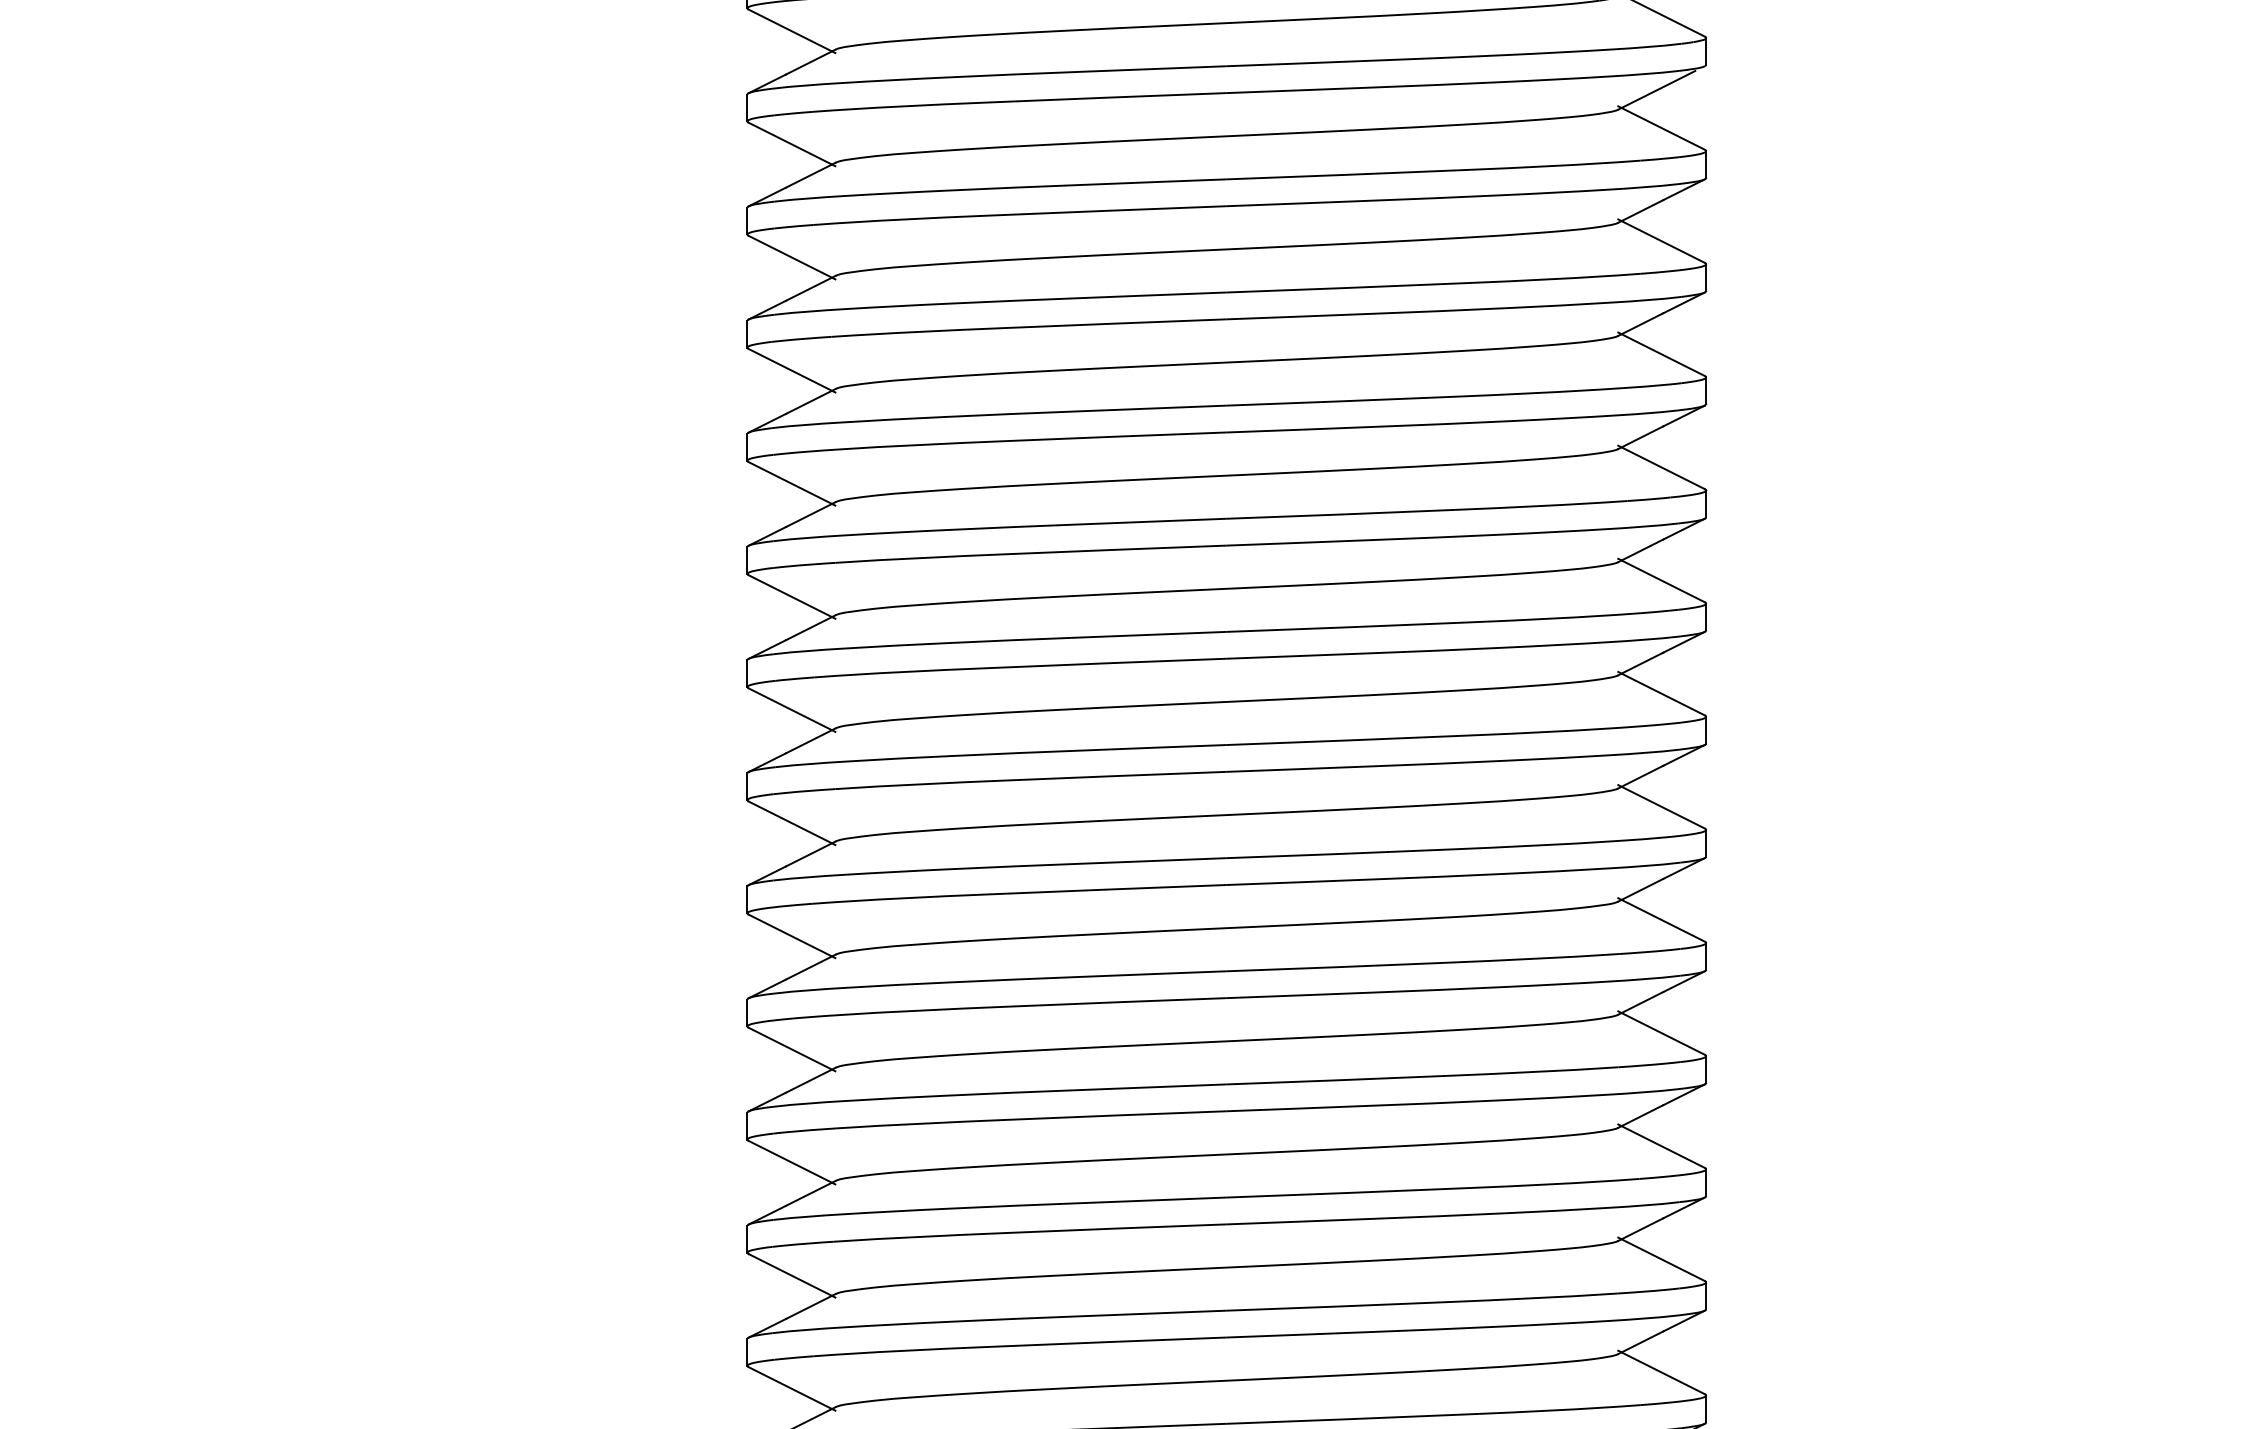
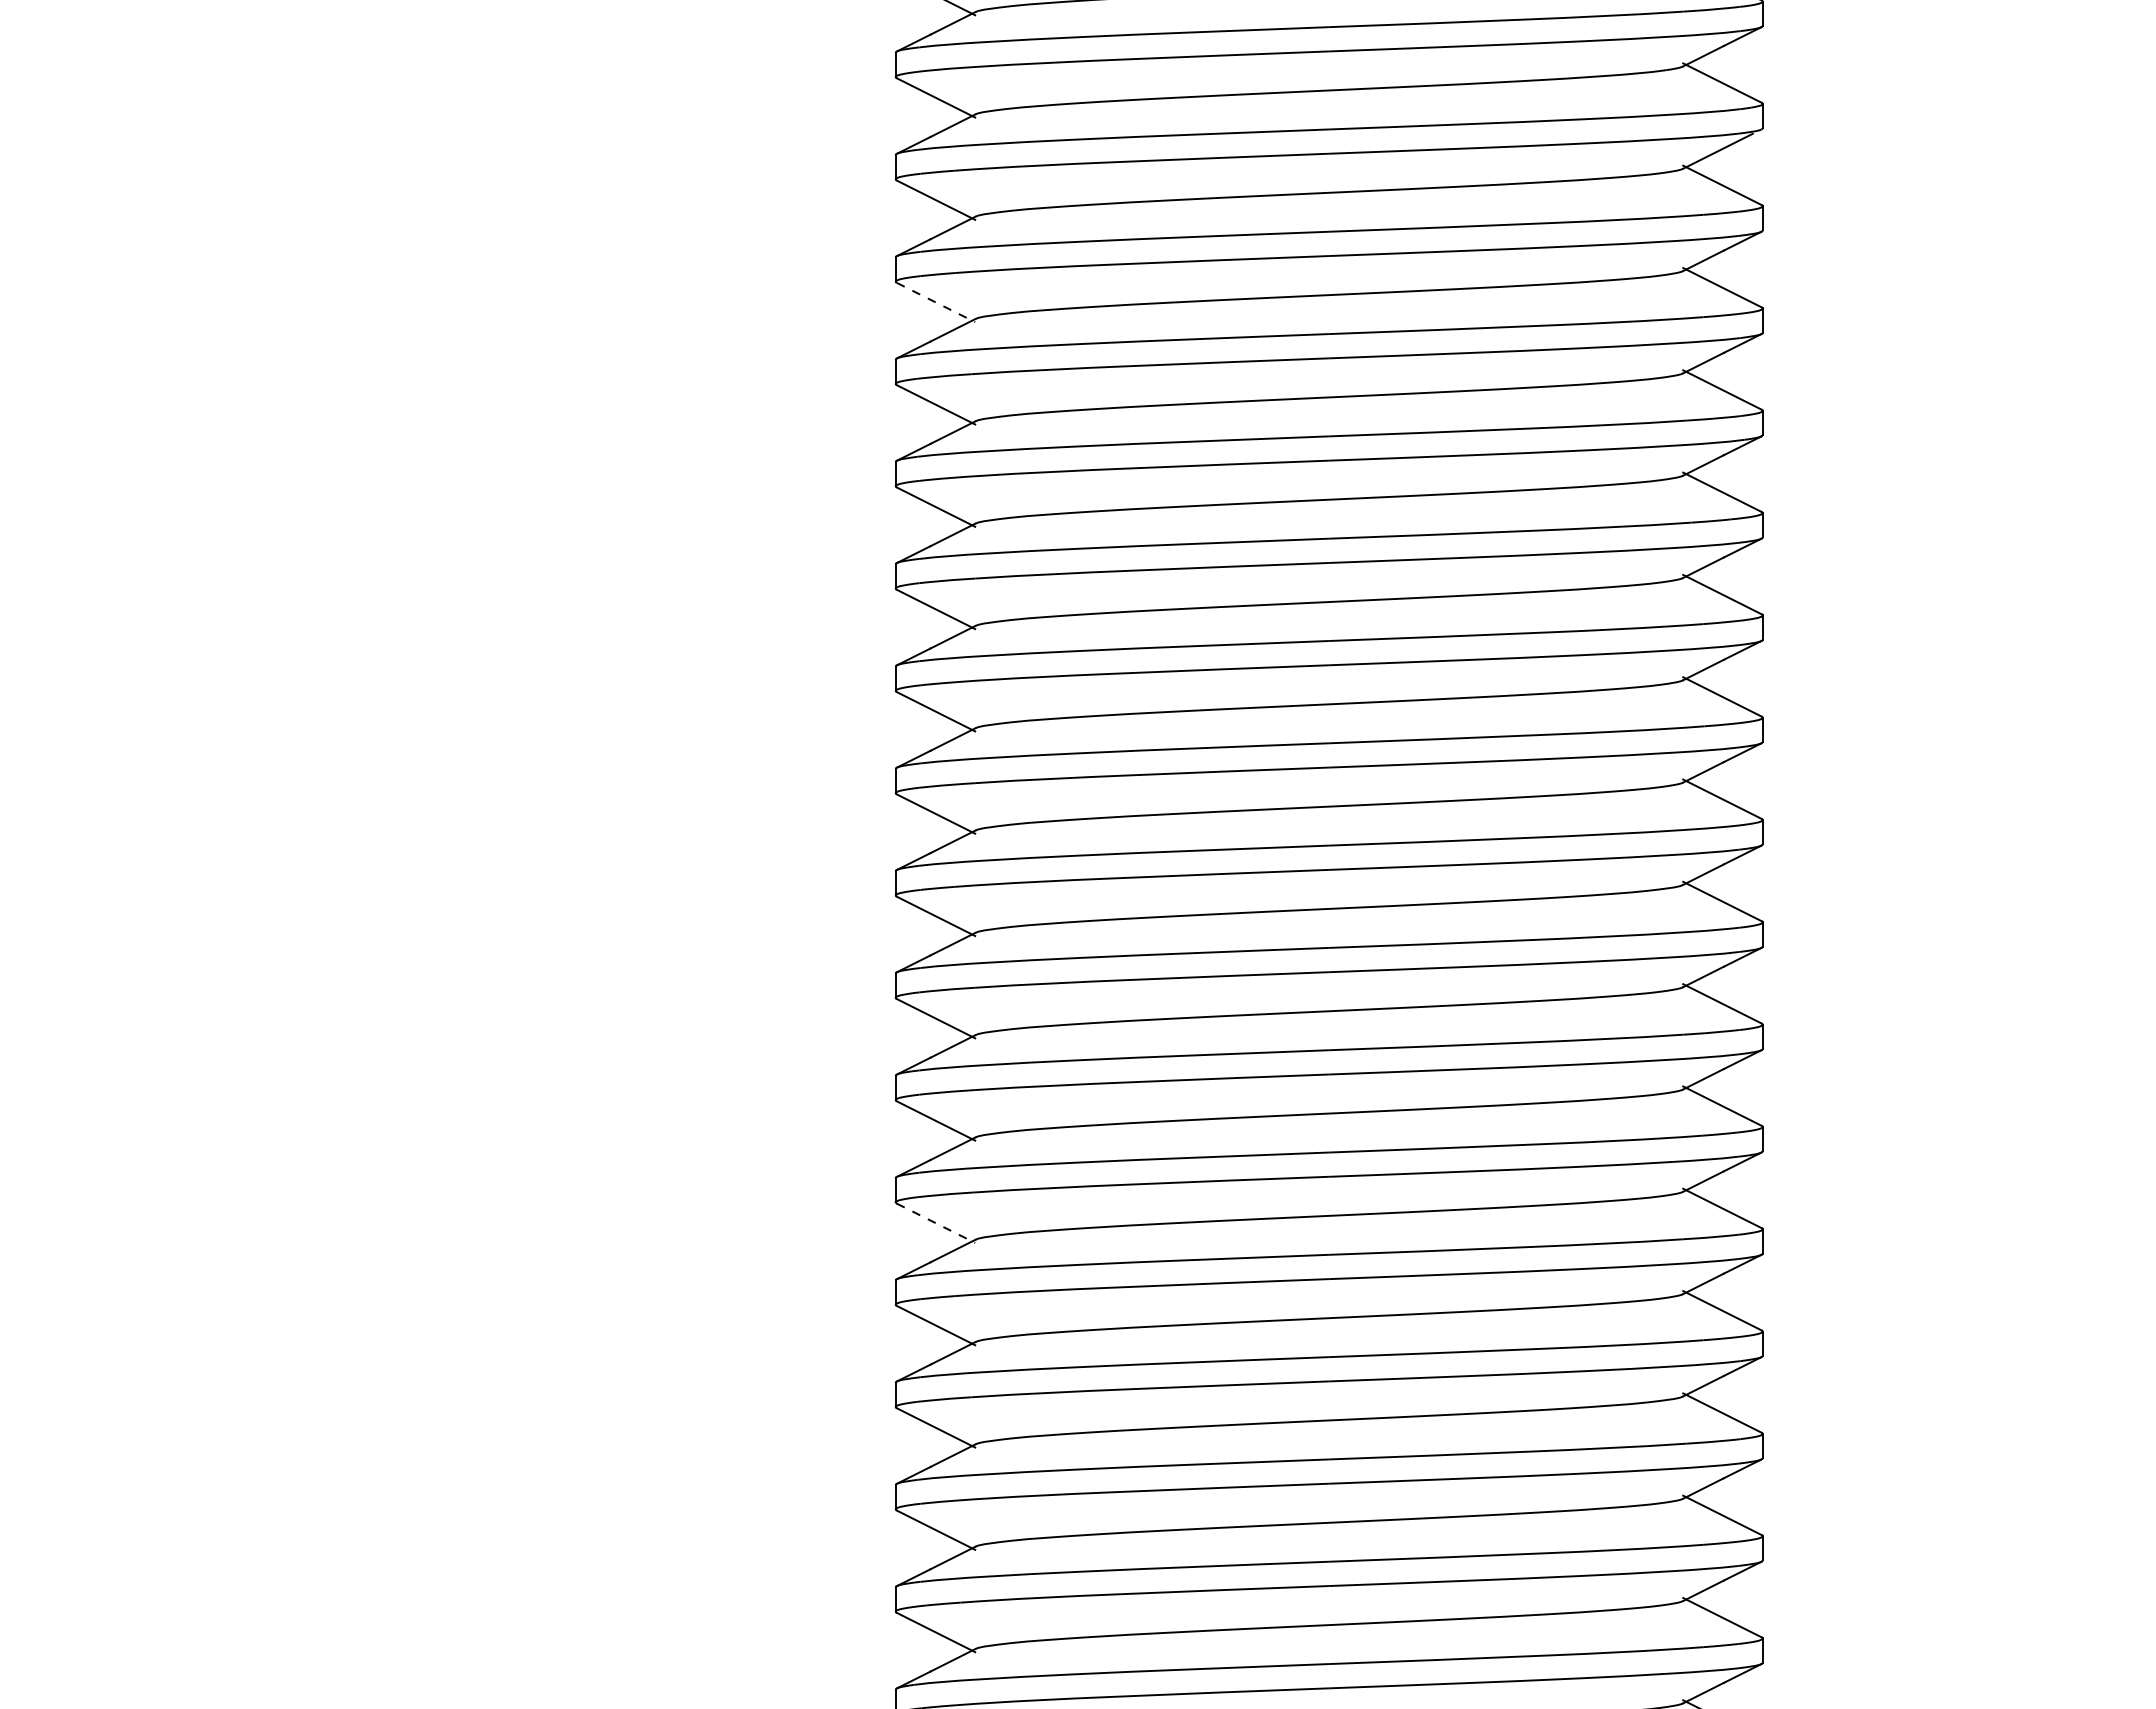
line: (792, 257) -> (936, 302), solid -> dashed
line: (792, 1276) -> (936, 1223), solid -> dashed

